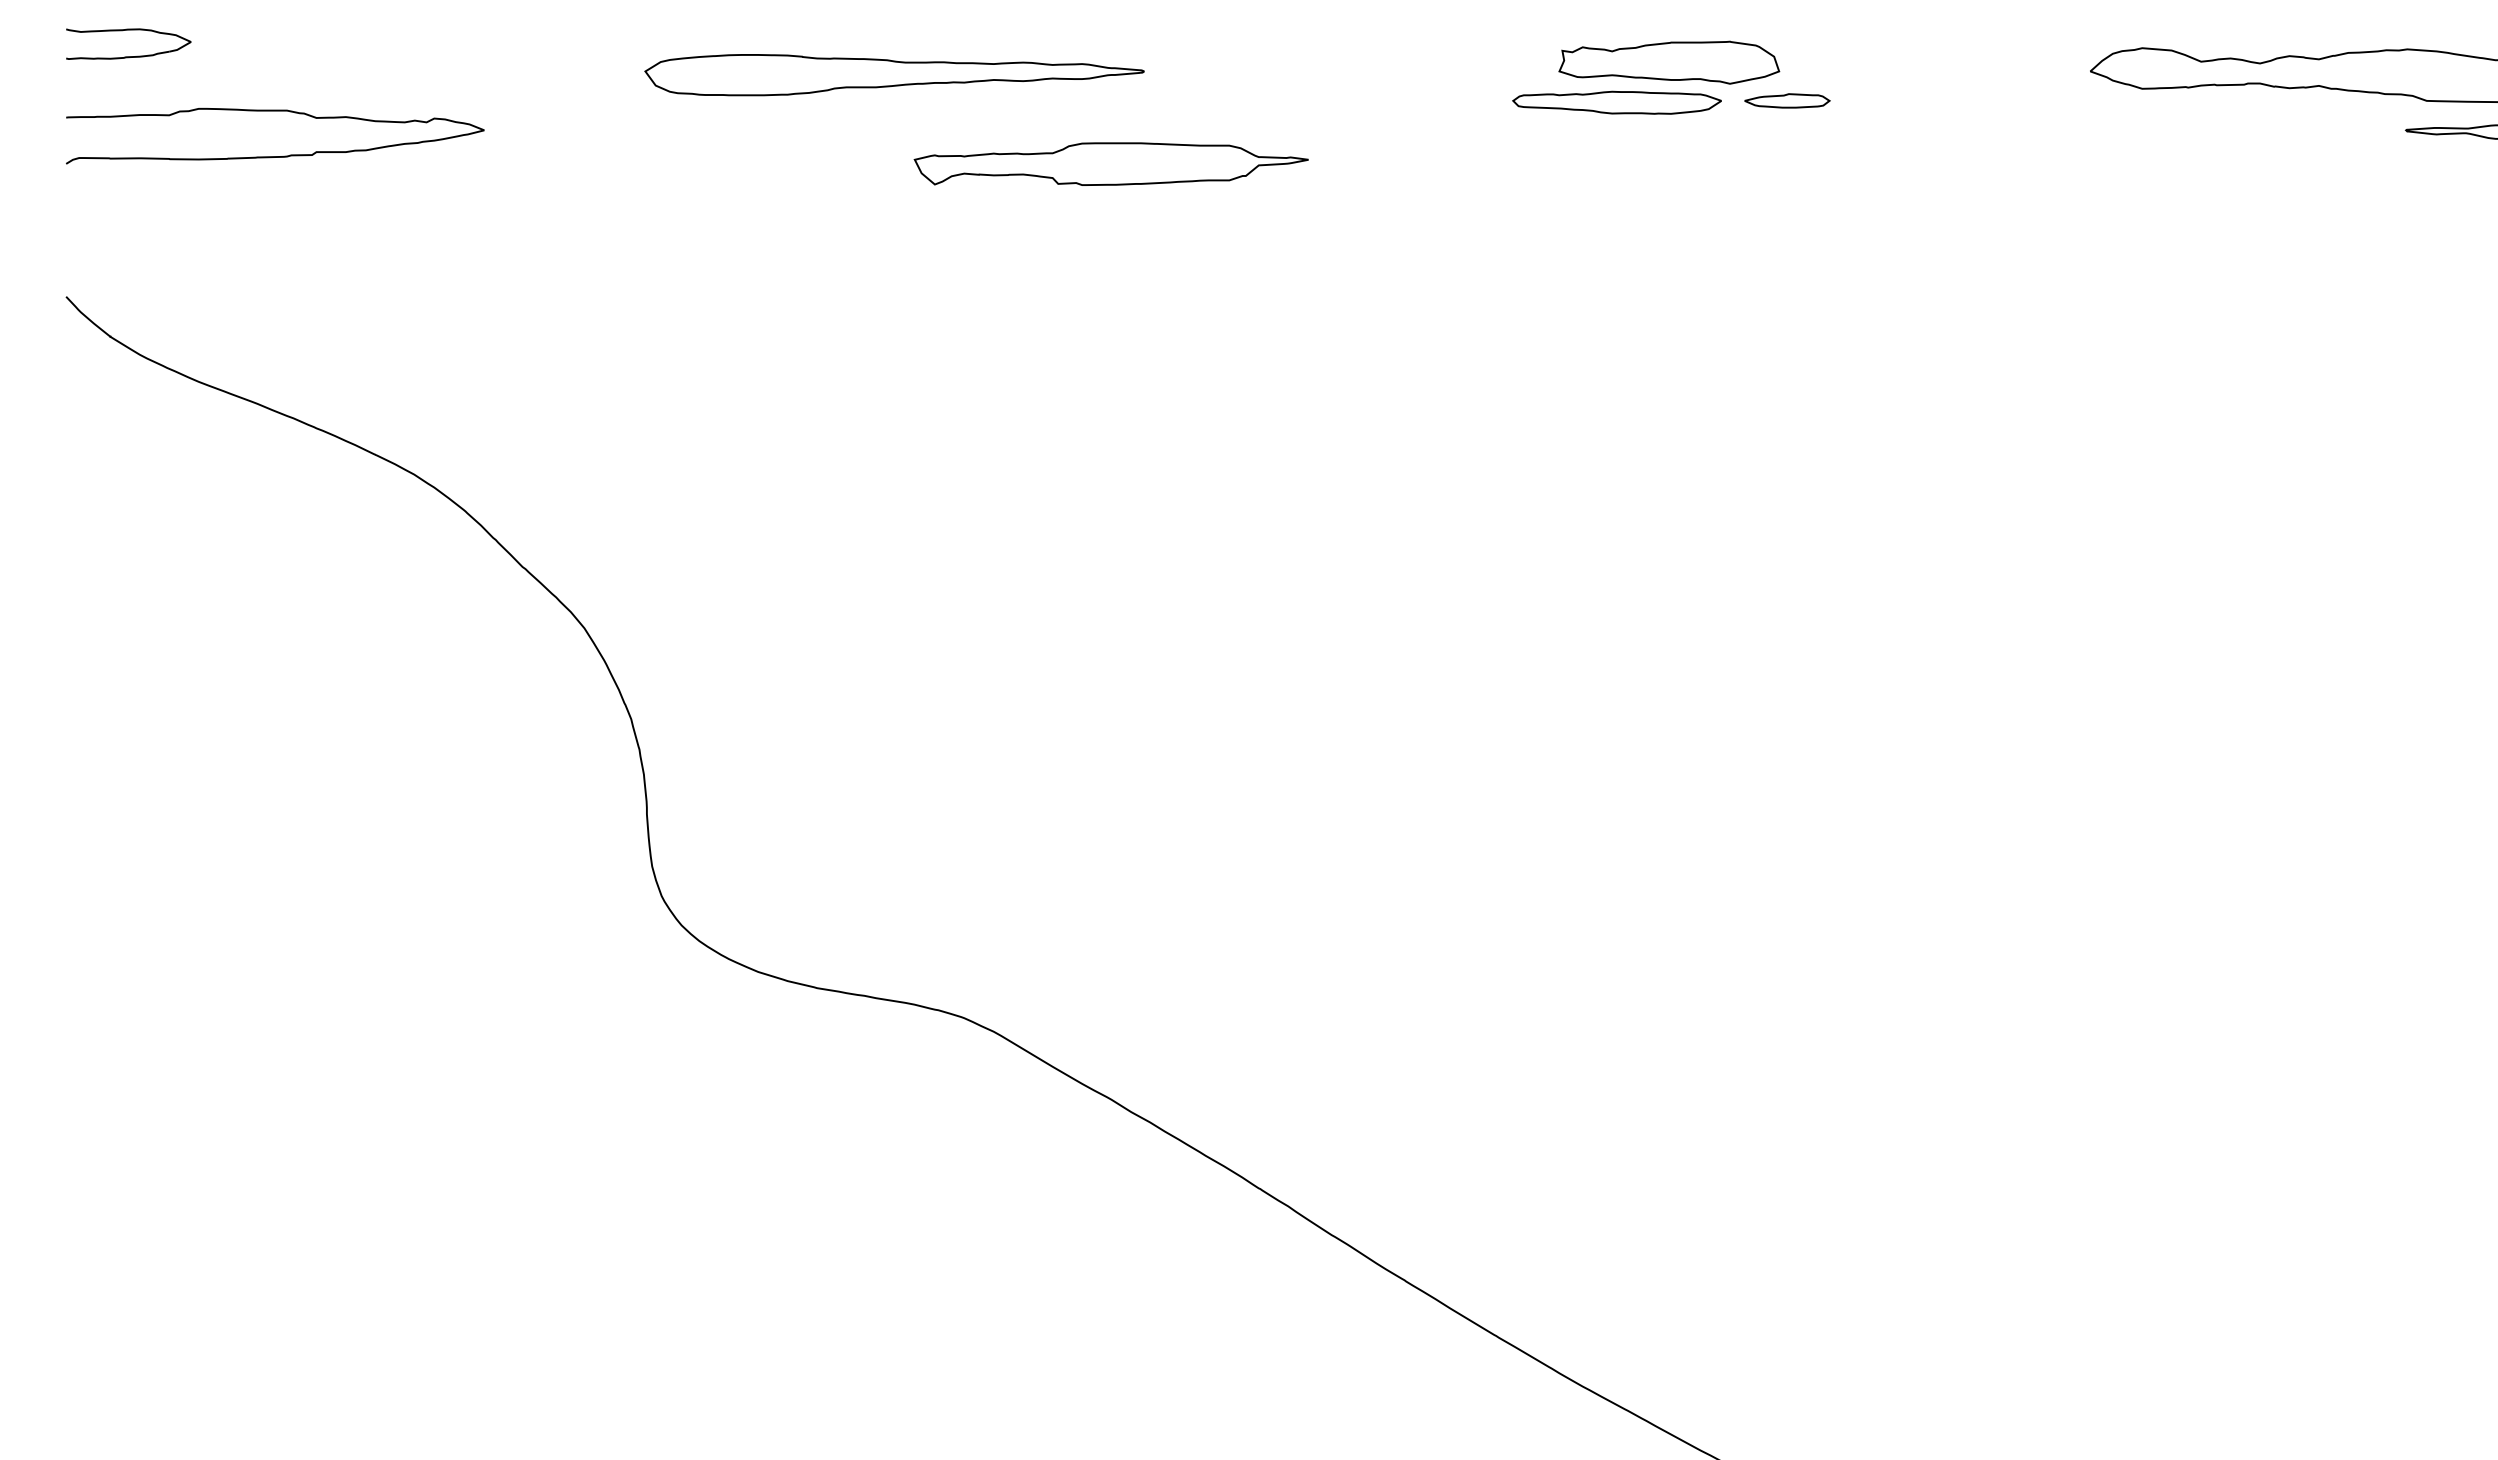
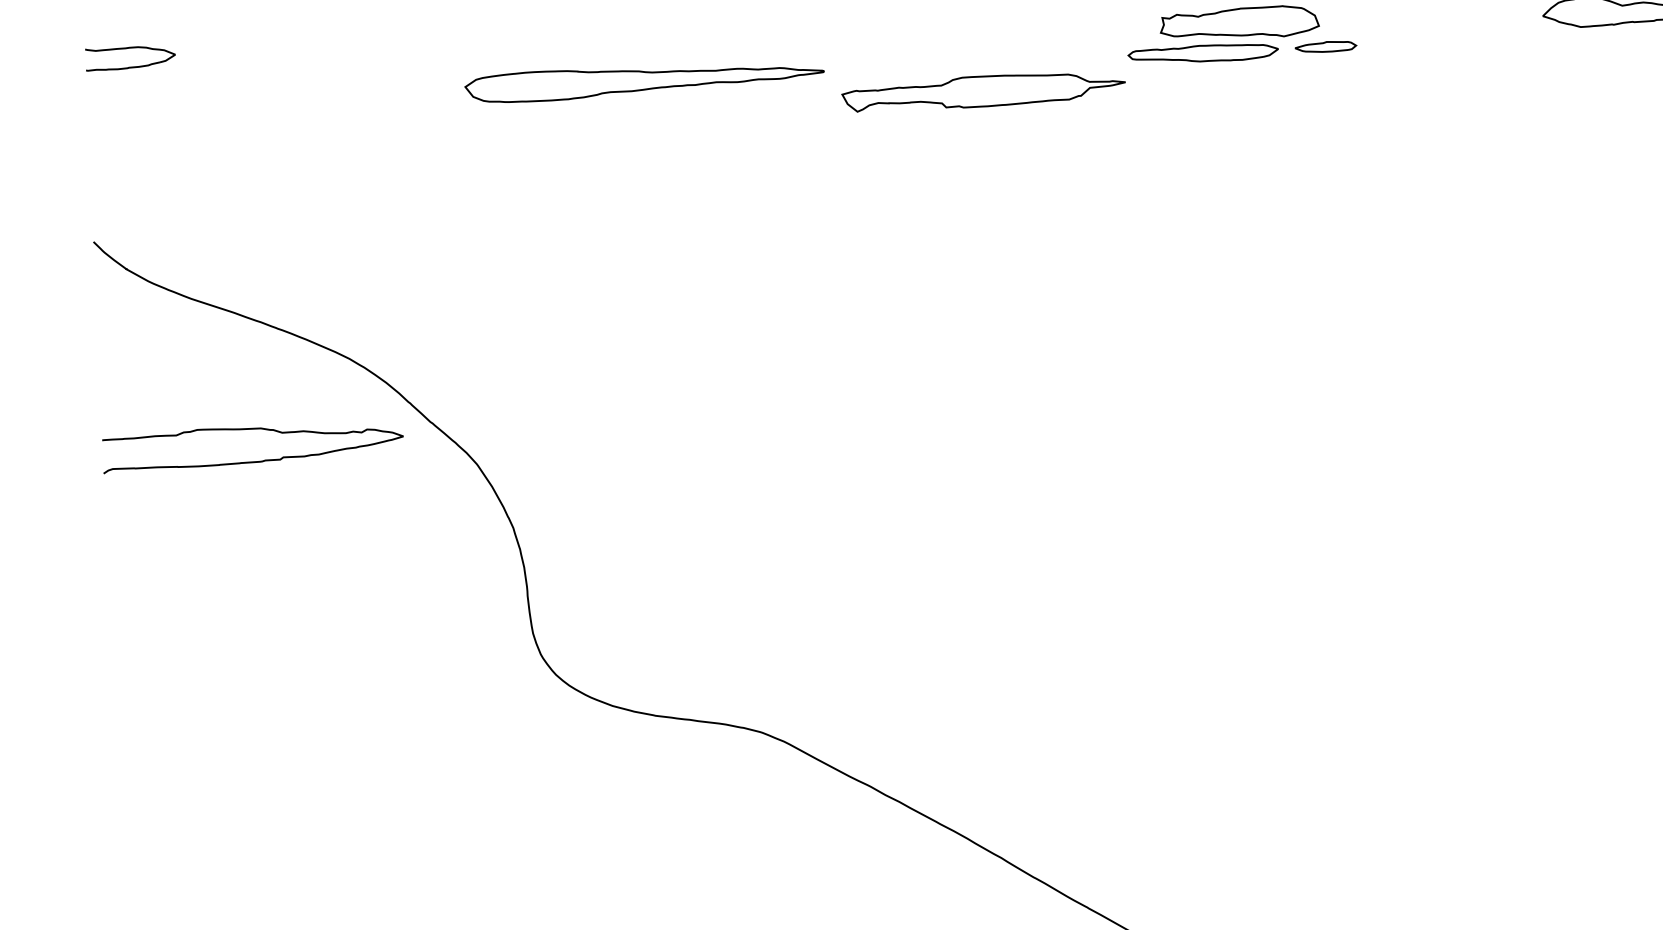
part: (894, 75) -> (644, 82), moved
curve: (275, 156) -> (254, 461), moved
part: (1110, 163) -> (983, 91), moved

